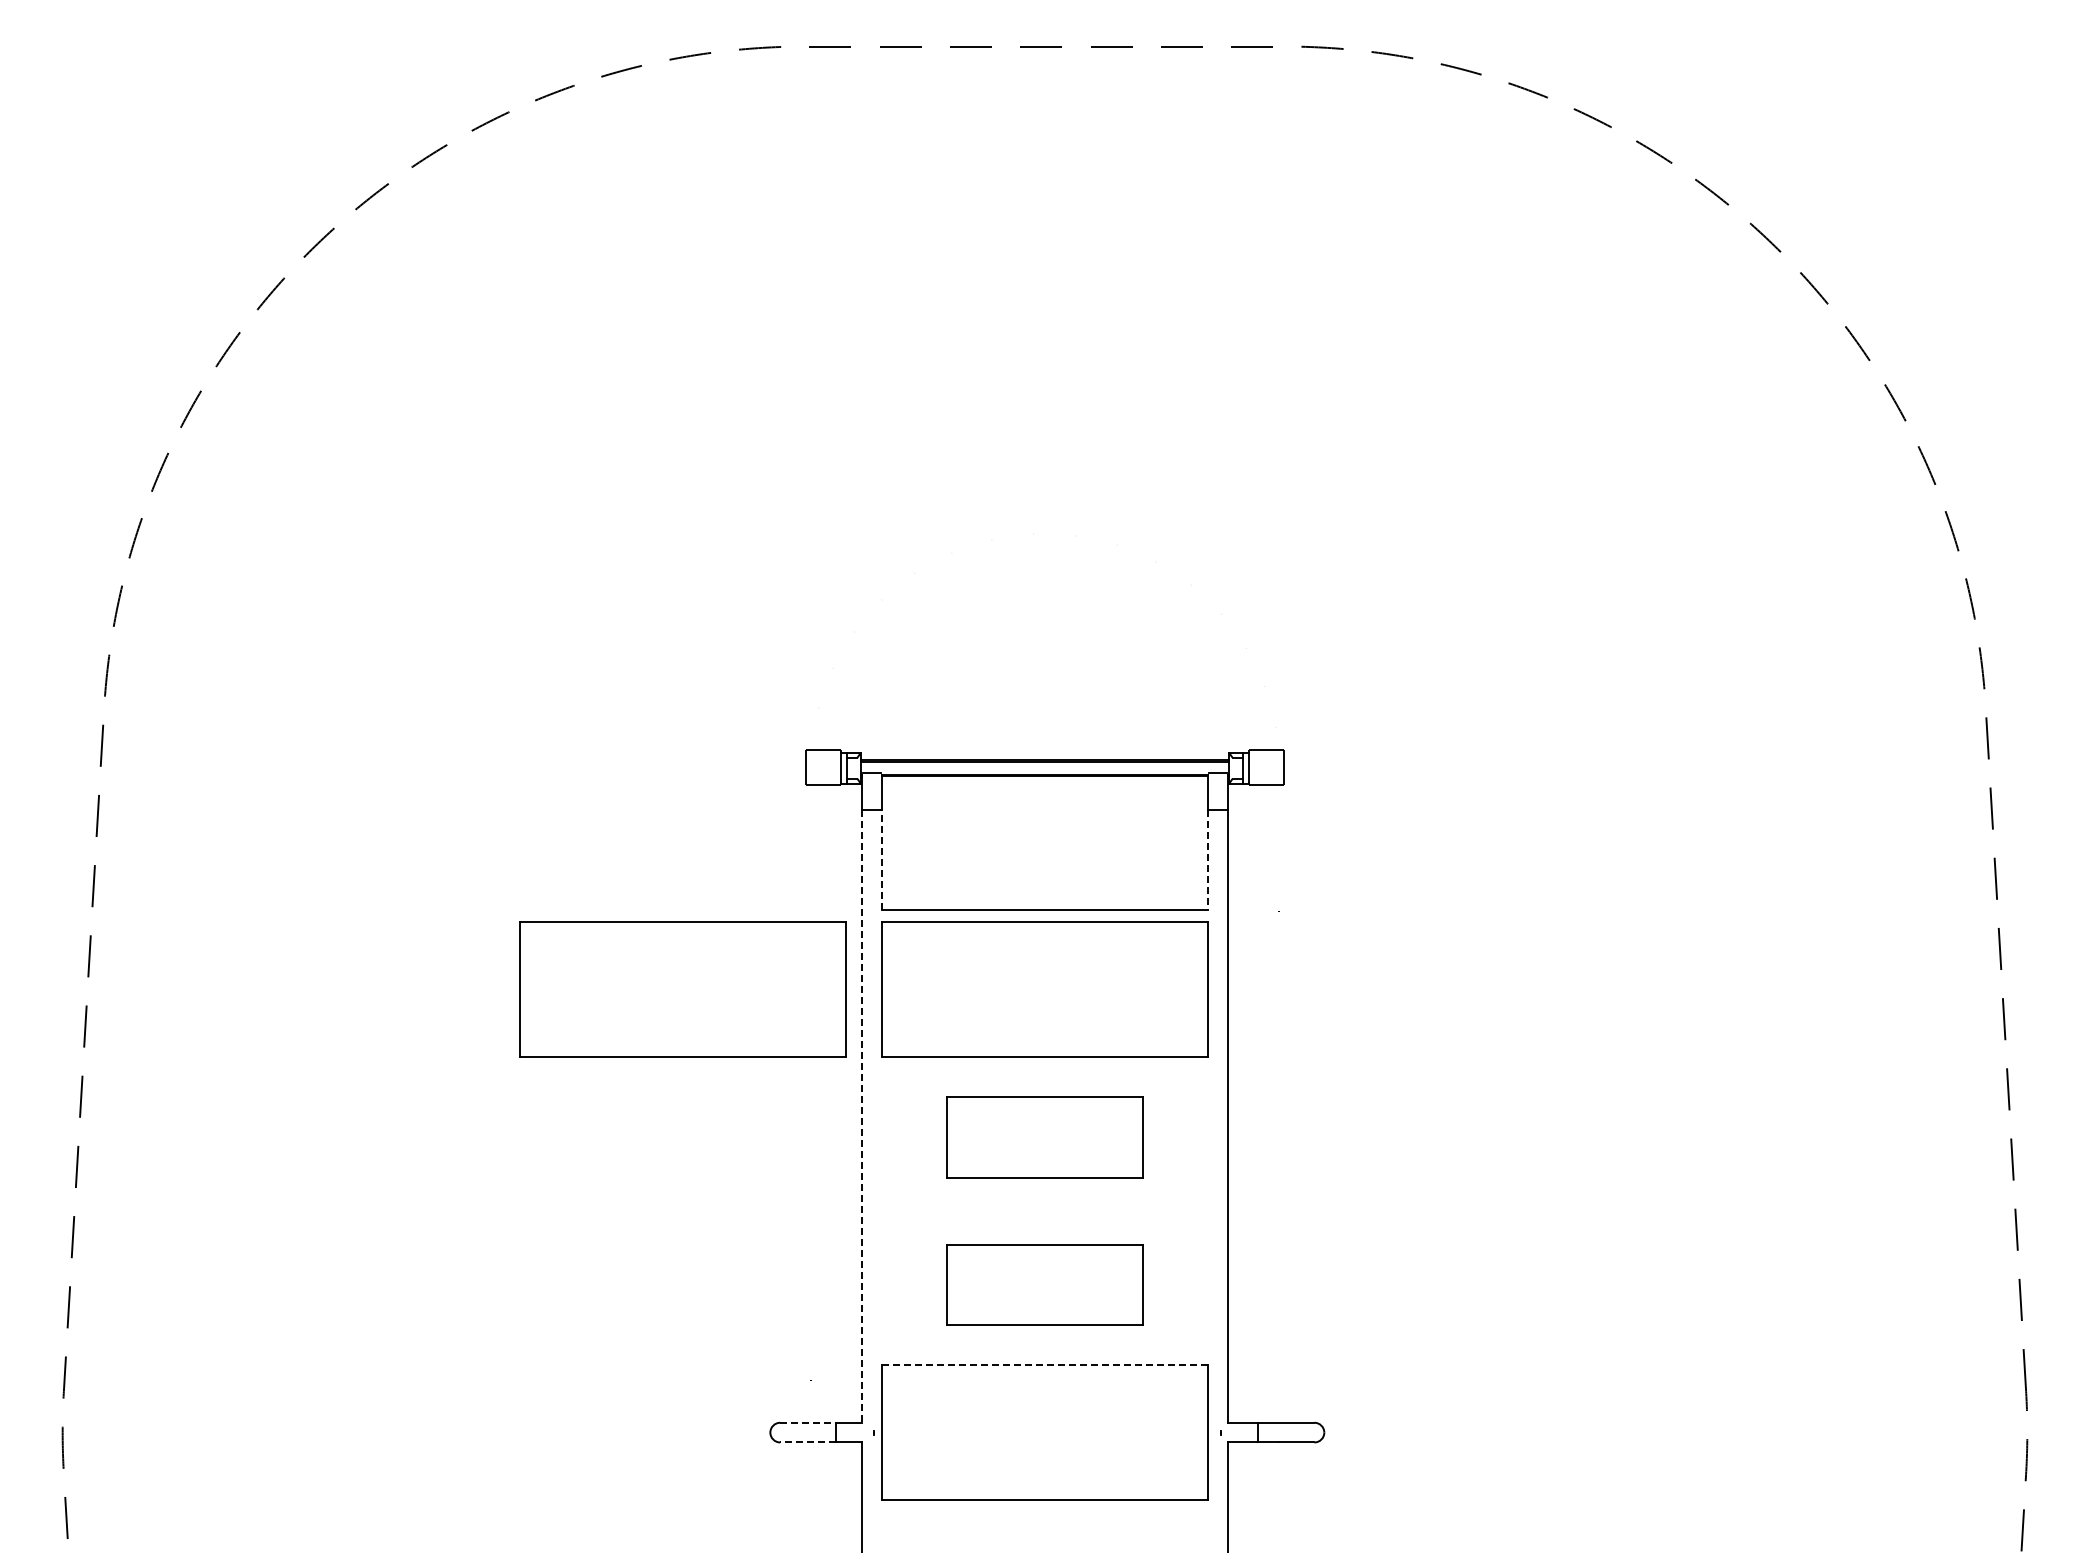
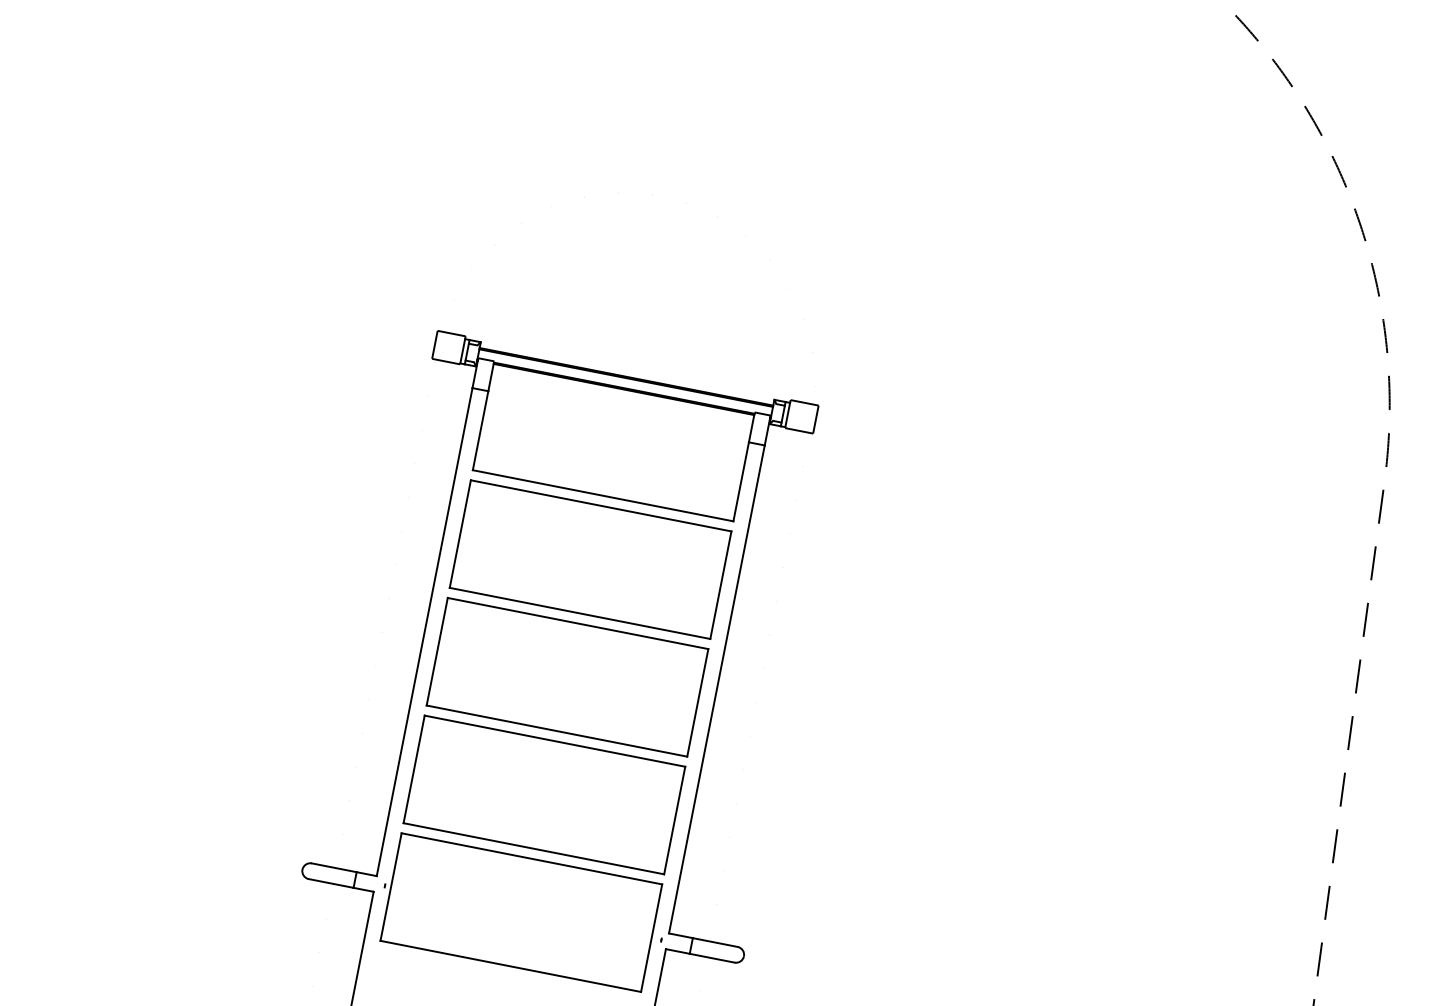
line: (881, 860) -> (480, 431), dashed -> solid
line: (1208, 860) -> (741, 482), dashed -> solid
part: (682, 989) -> (301, 502), removed
line: (861, 1117) -> (424, 632), dashed -> solid
part: (1044, 1137) -> (567, 677), size x1.67
part: (1044, 1284) -> (544, 794), size x1.67
line: (1045, 1365) -> (532, 859), dashed -> solid
line: (808, 1422) -> (334, 867), dashed -> solid
line: (807, 1442) -> (330, 883), dashed -> solid

